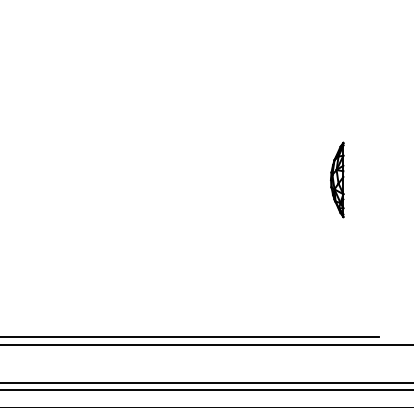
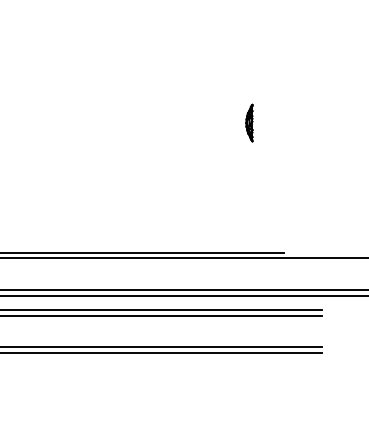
part: (337, 179) -> (249, 122), size x0.6

